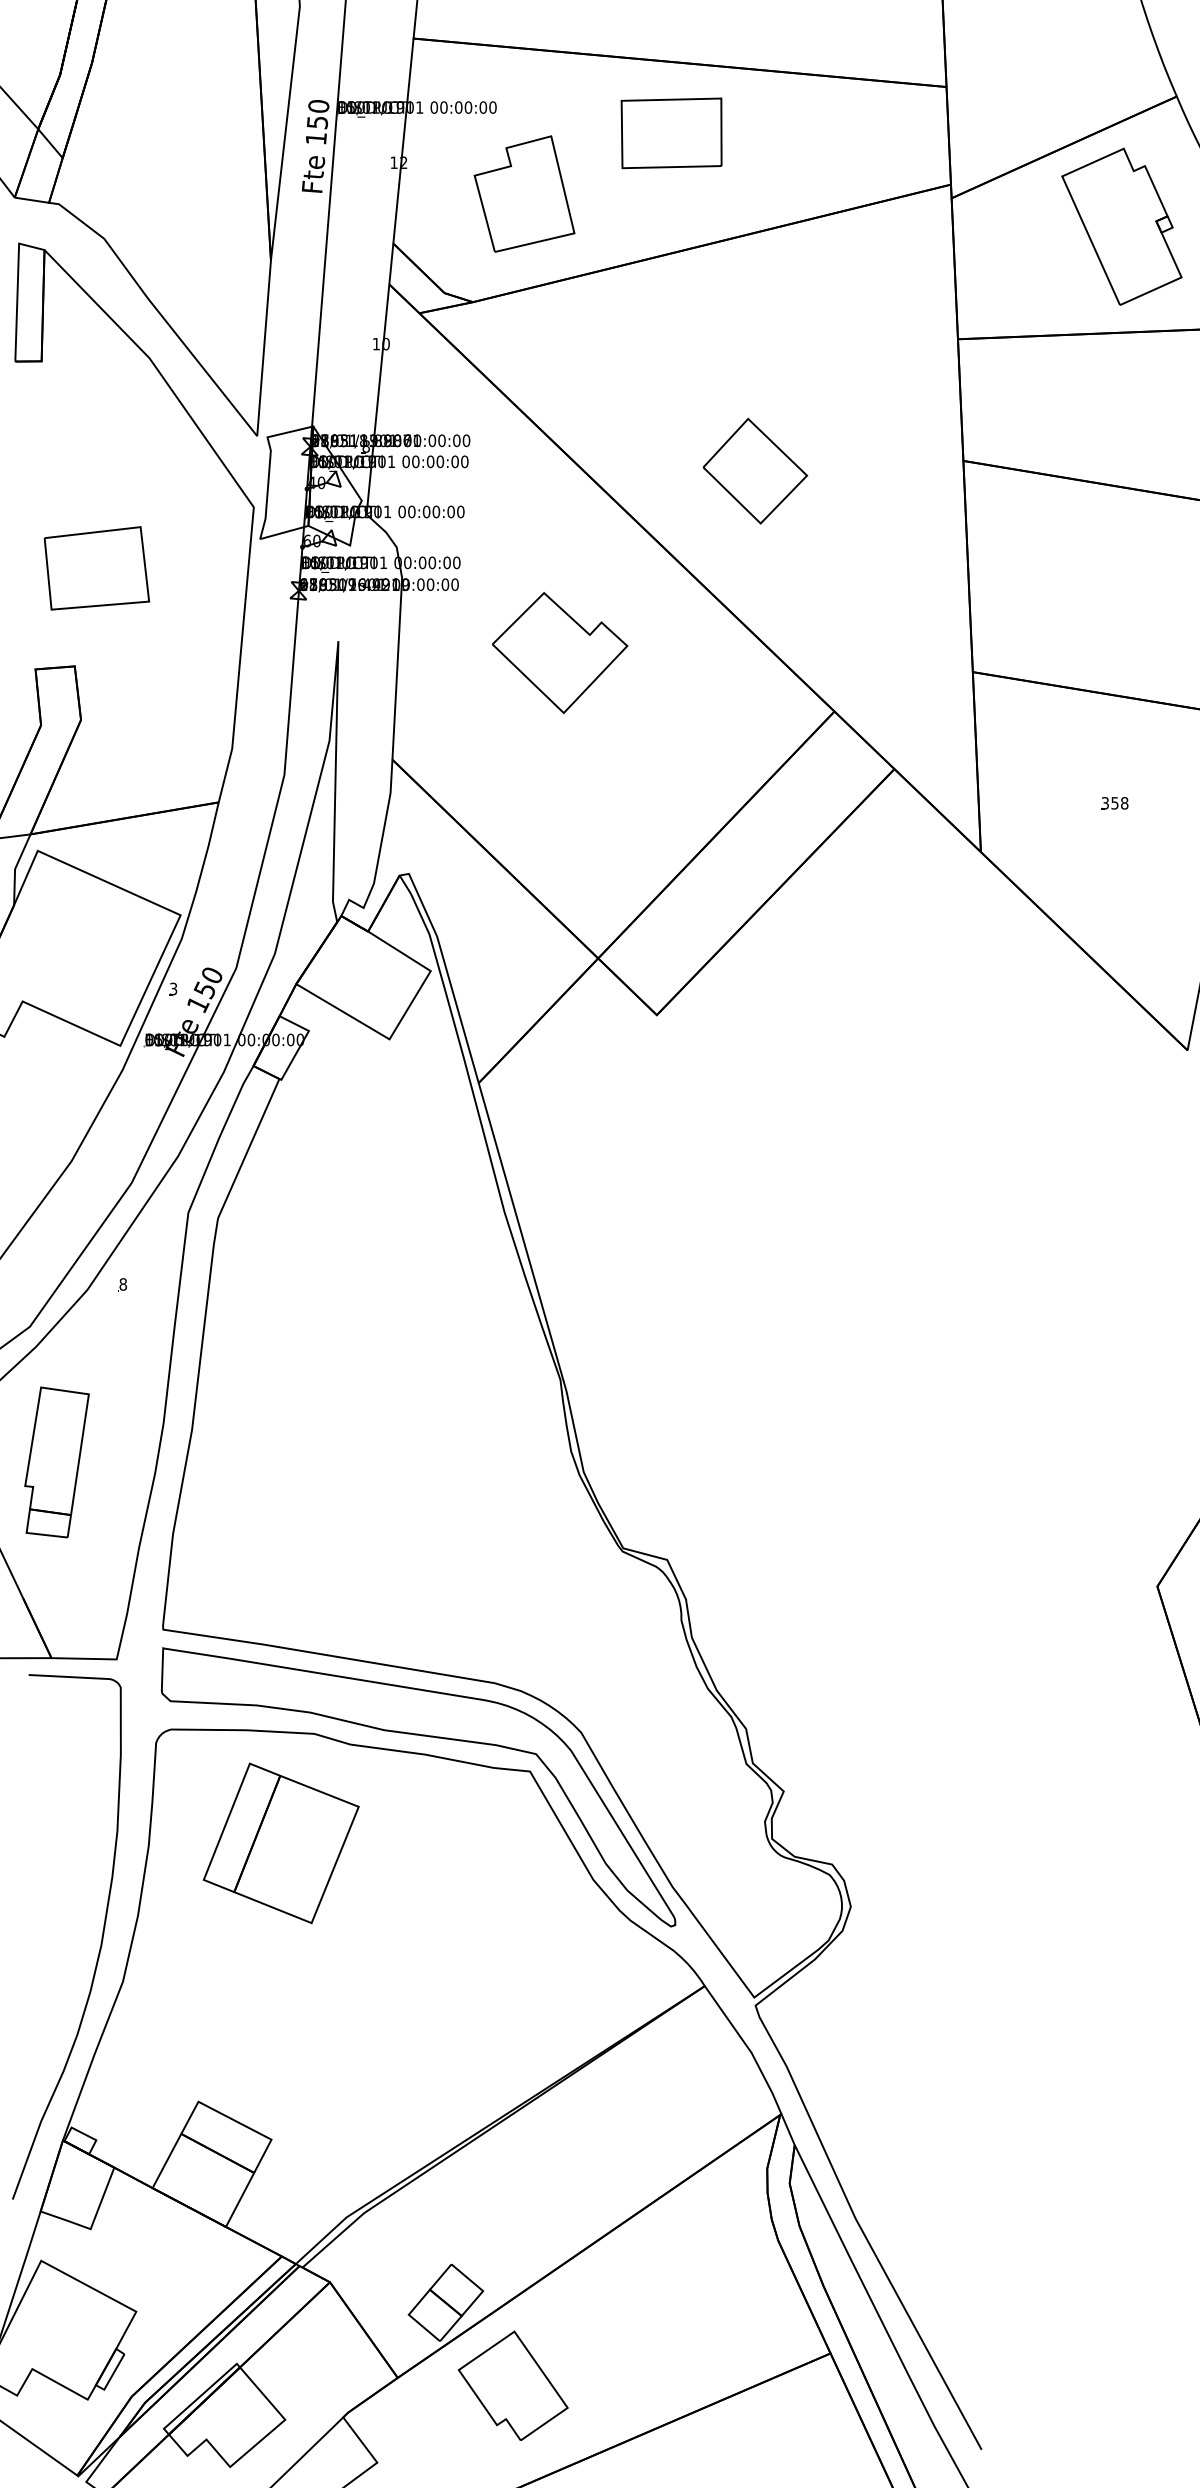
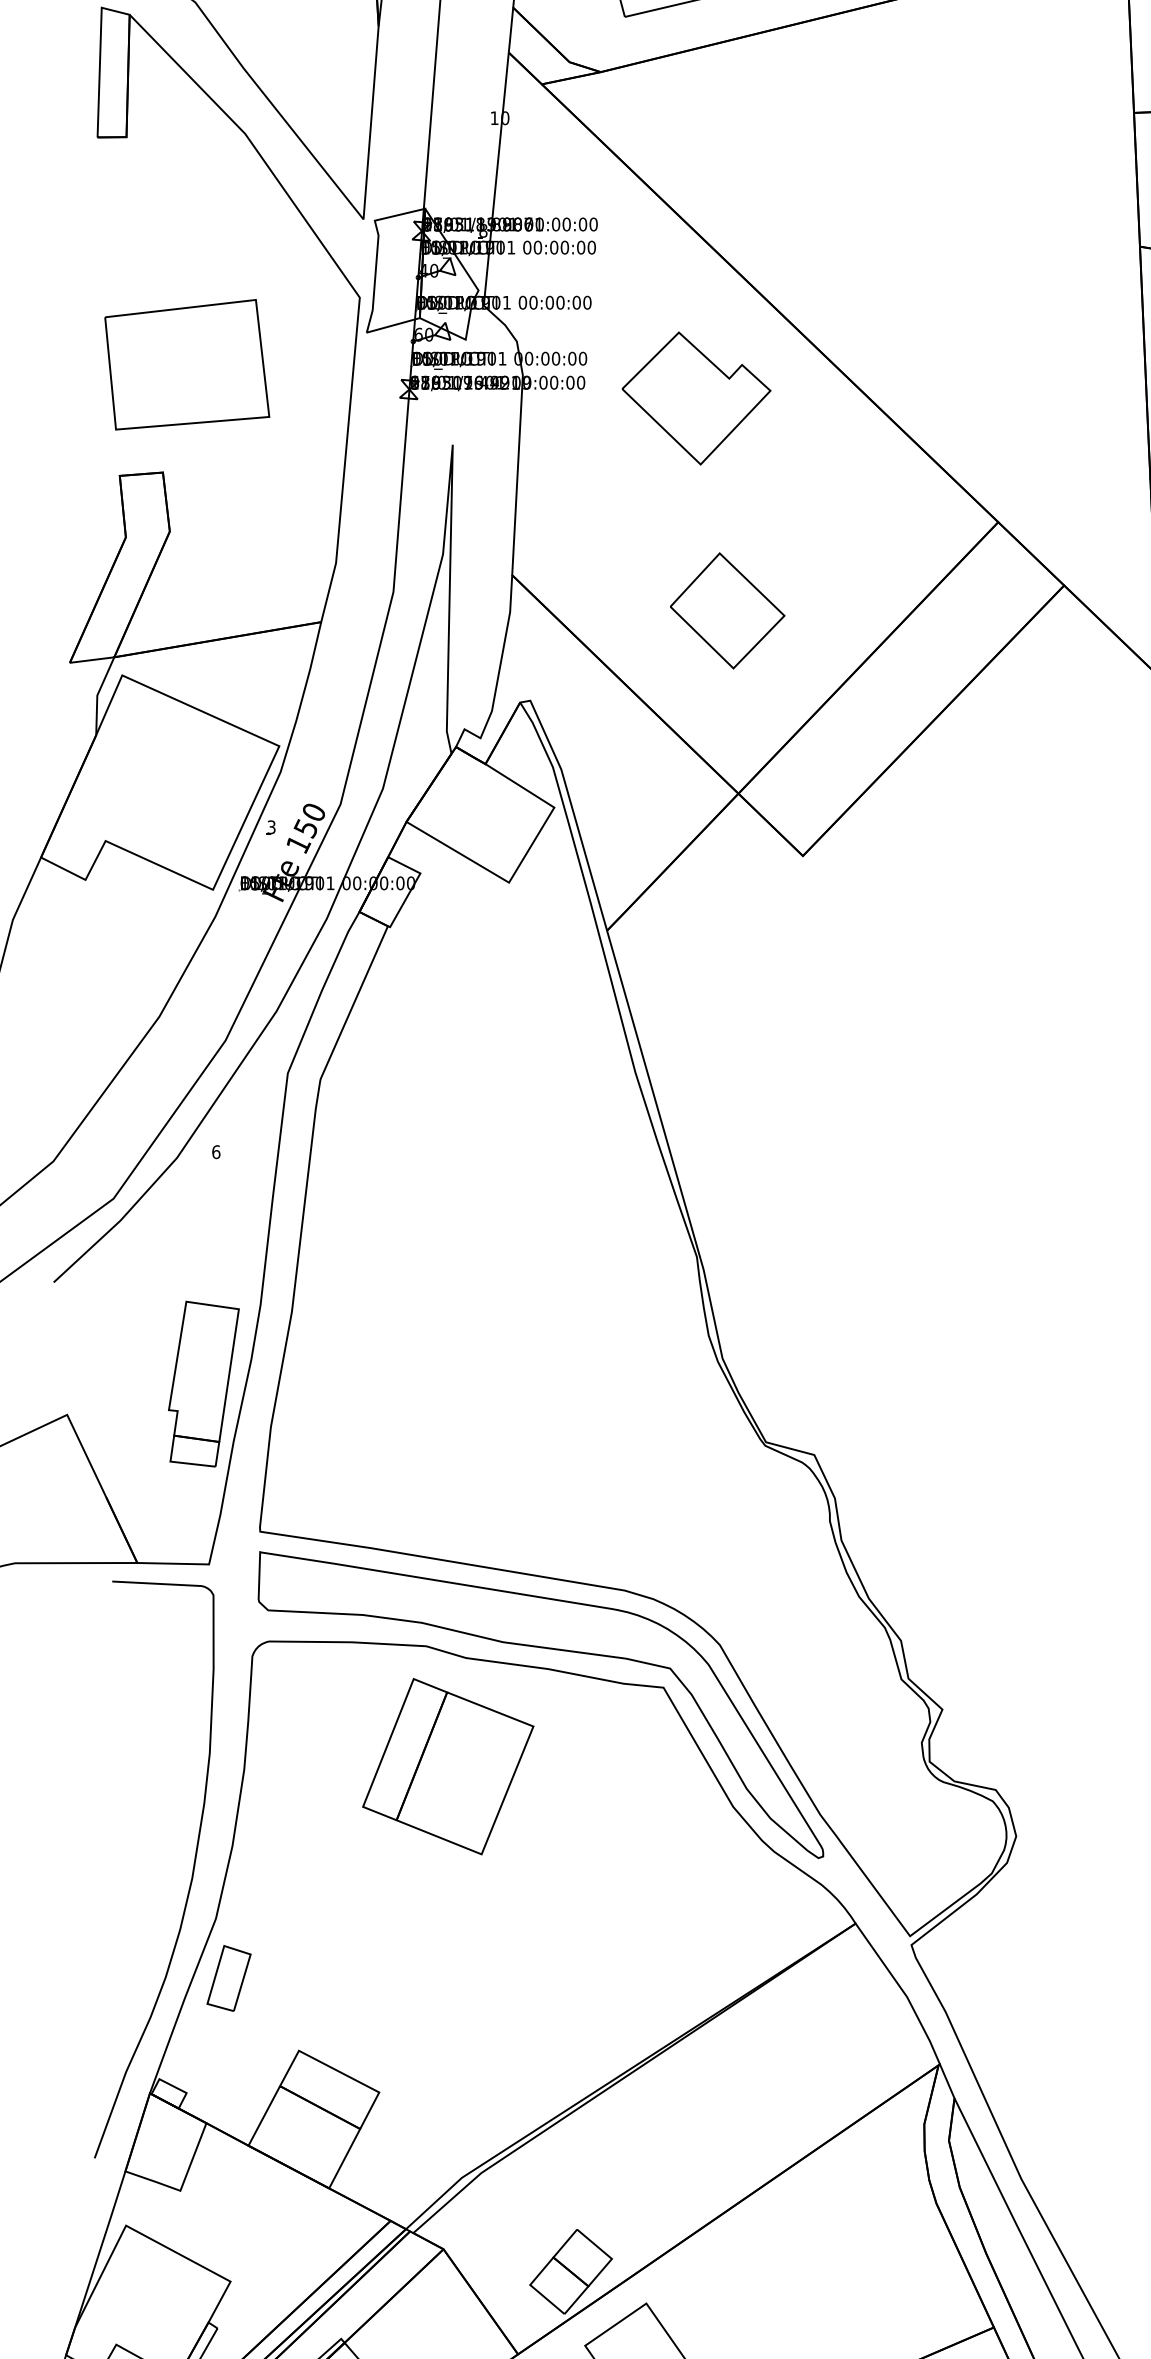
part: (755, 470) -> (727, 610), moved
part: (96, 568) -> (186, 364), size x1.43
part: (560, 653) -> (696, 399), moved
text: (123, 1284) -> (216, 1152), 8 -> 6
part: (56, 1462) -> (203, 1384), moved
part: (280, 1842) -> (447, 1765), moved
part: (134, 2035) -> (228, 1977), added

